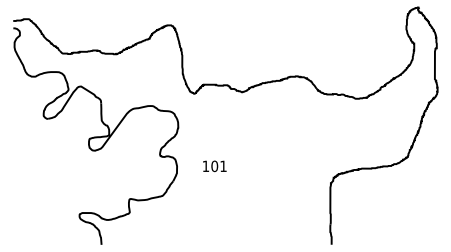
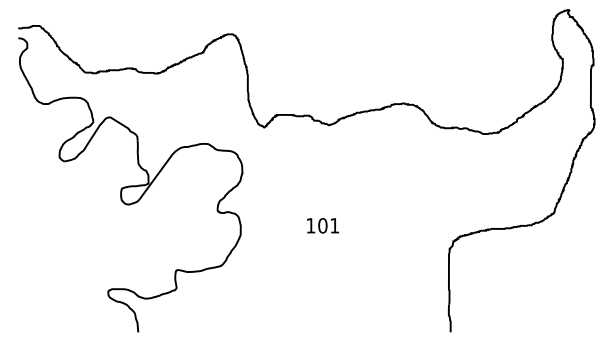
text: (214, 166) -> (322, 225), moved

